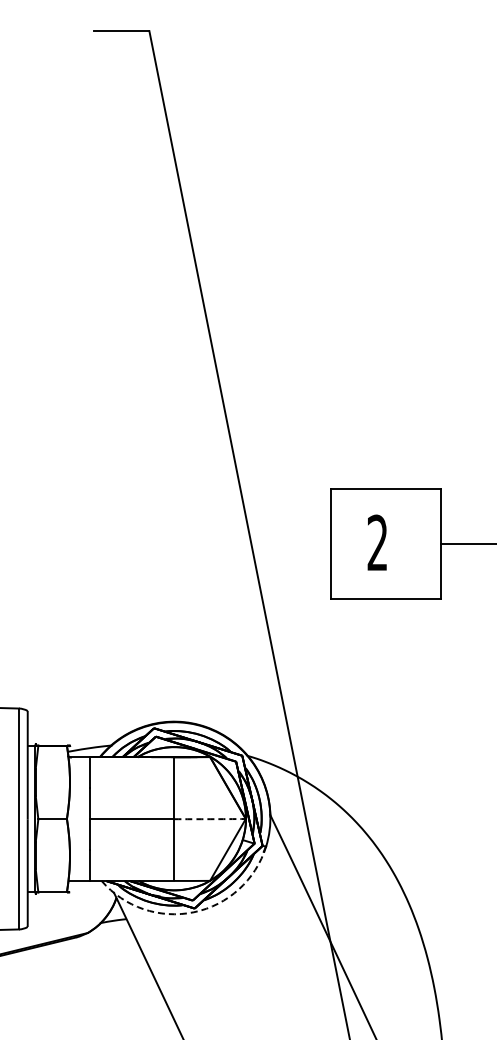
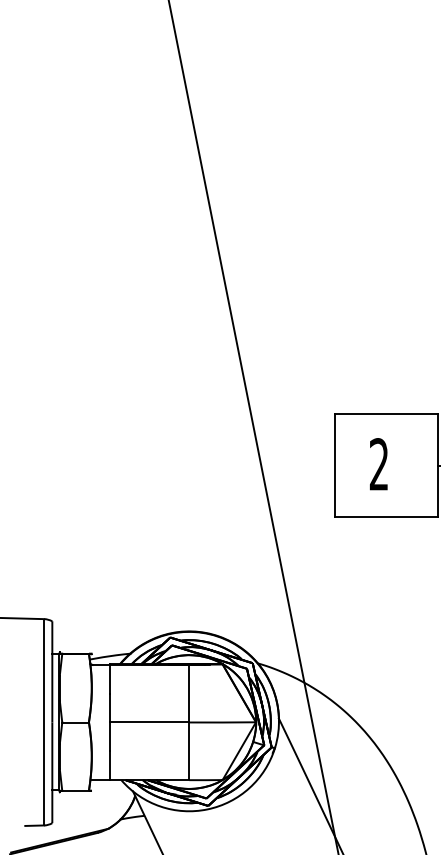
arc: (210, 819) -> (223, 722), dashed -> solid
arc: (193, 912) -> (207, 809), dashed -> solid

